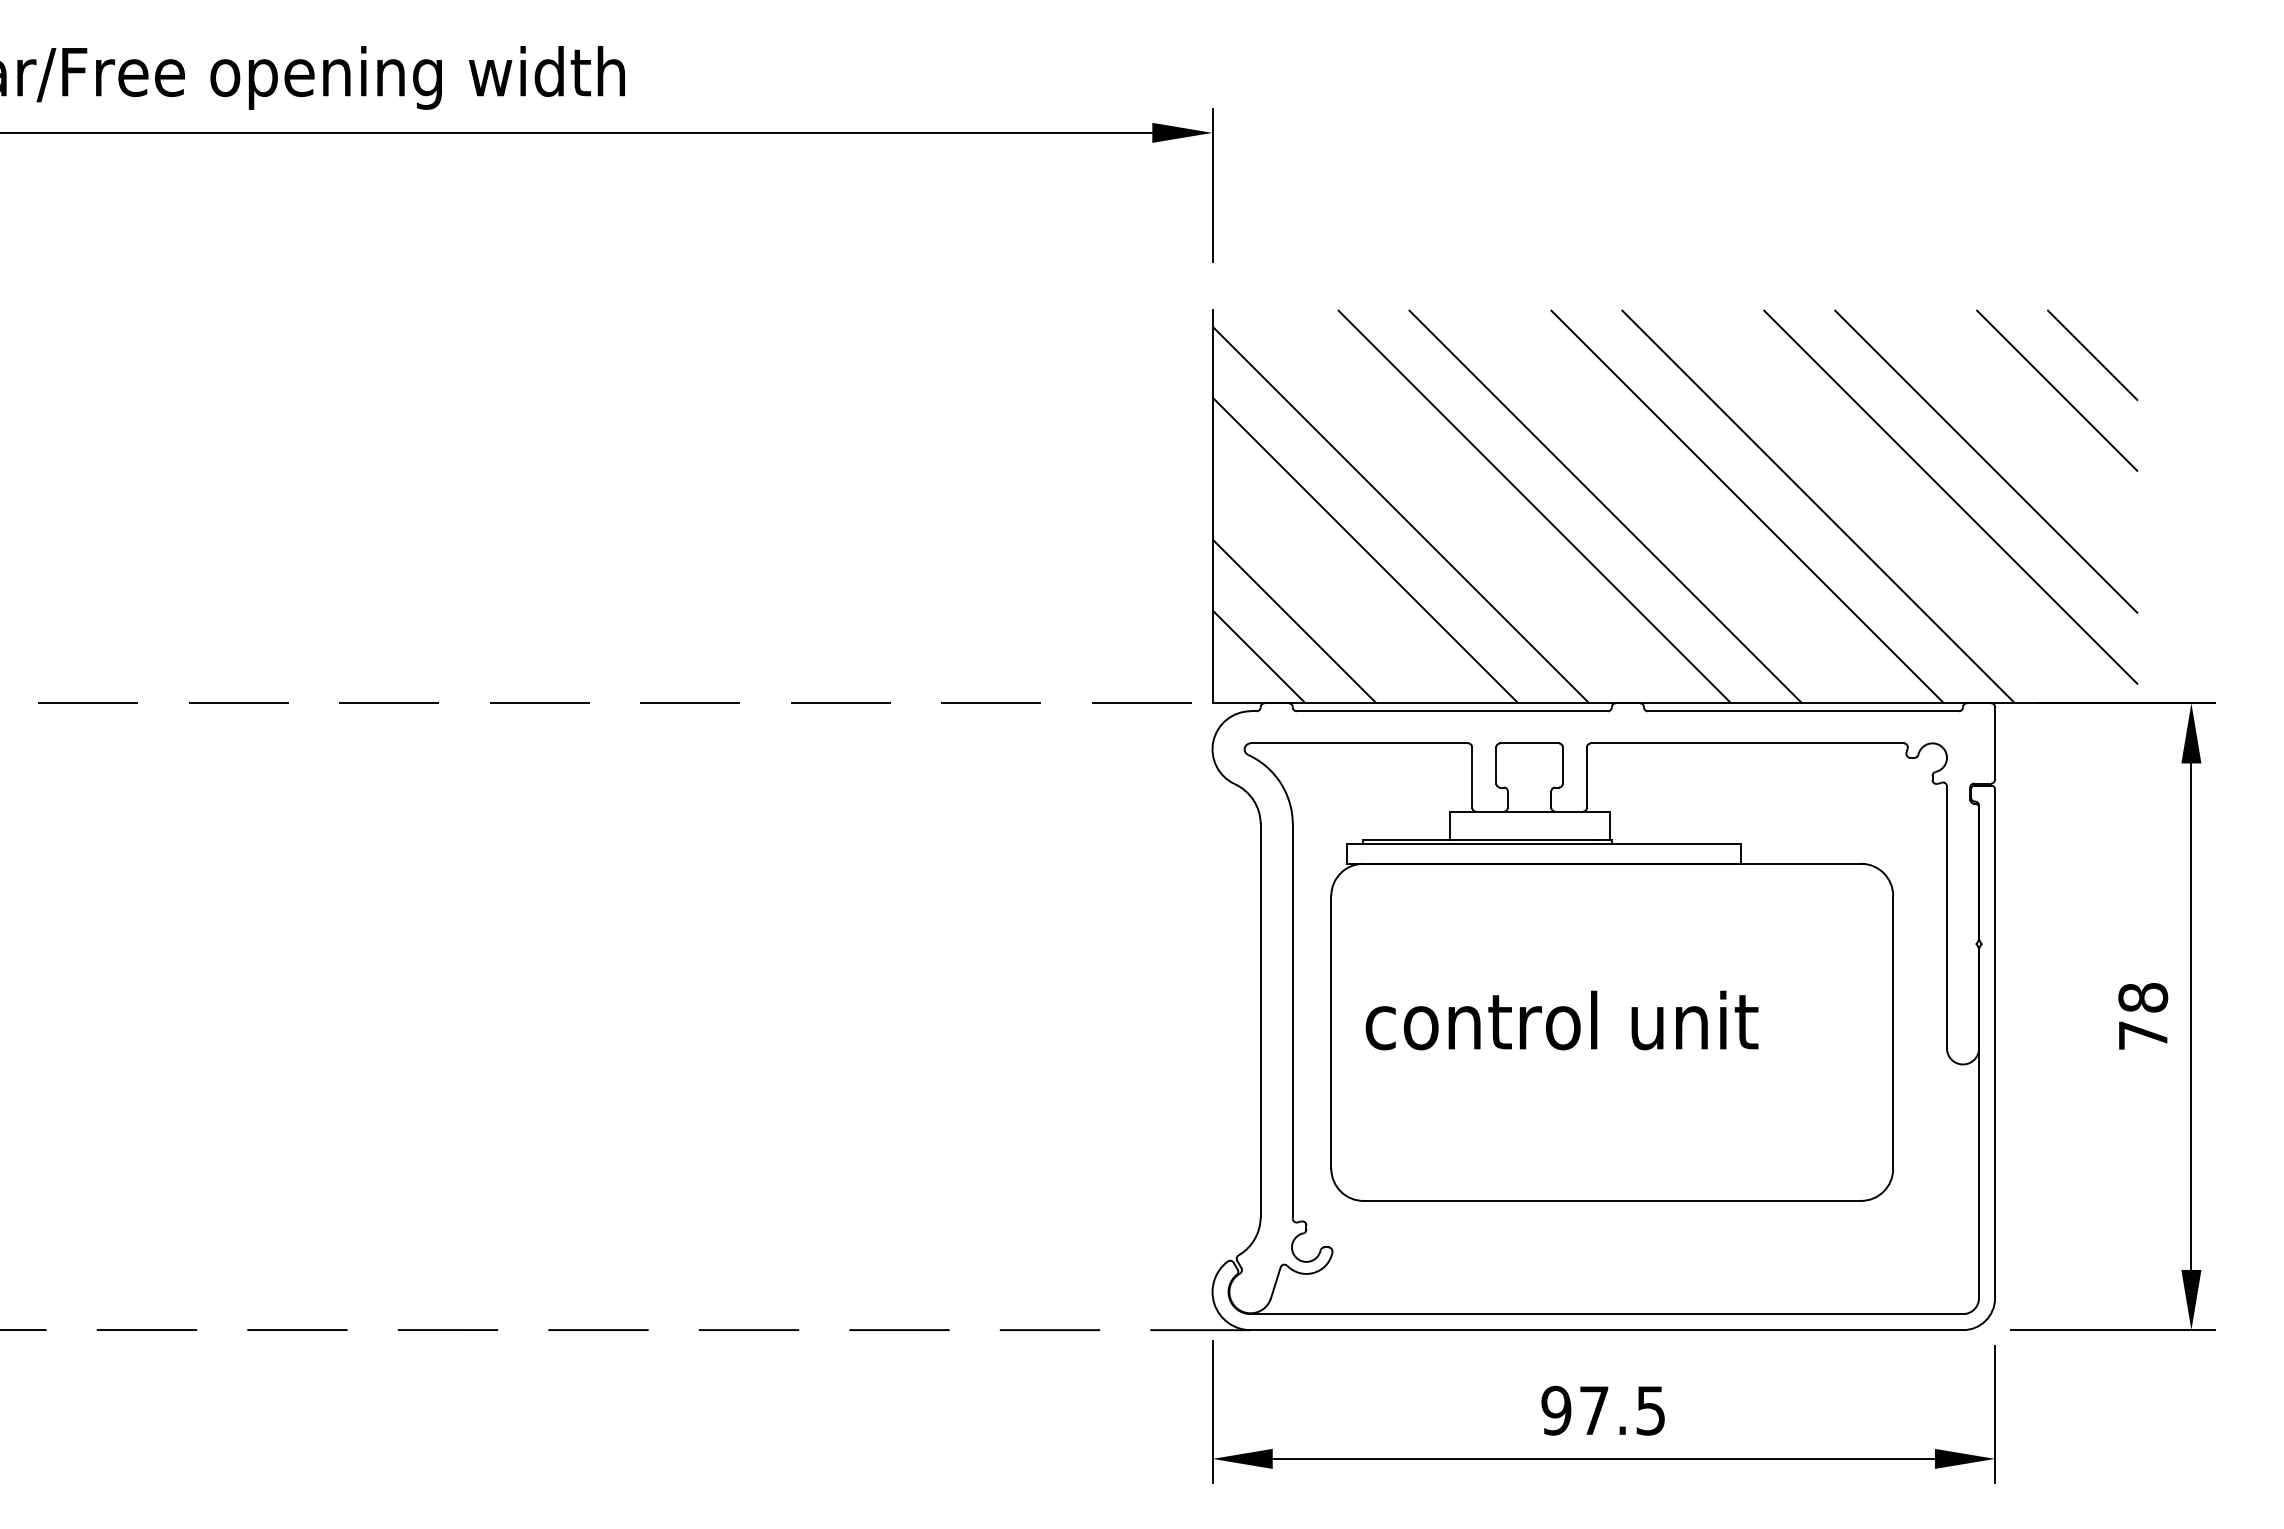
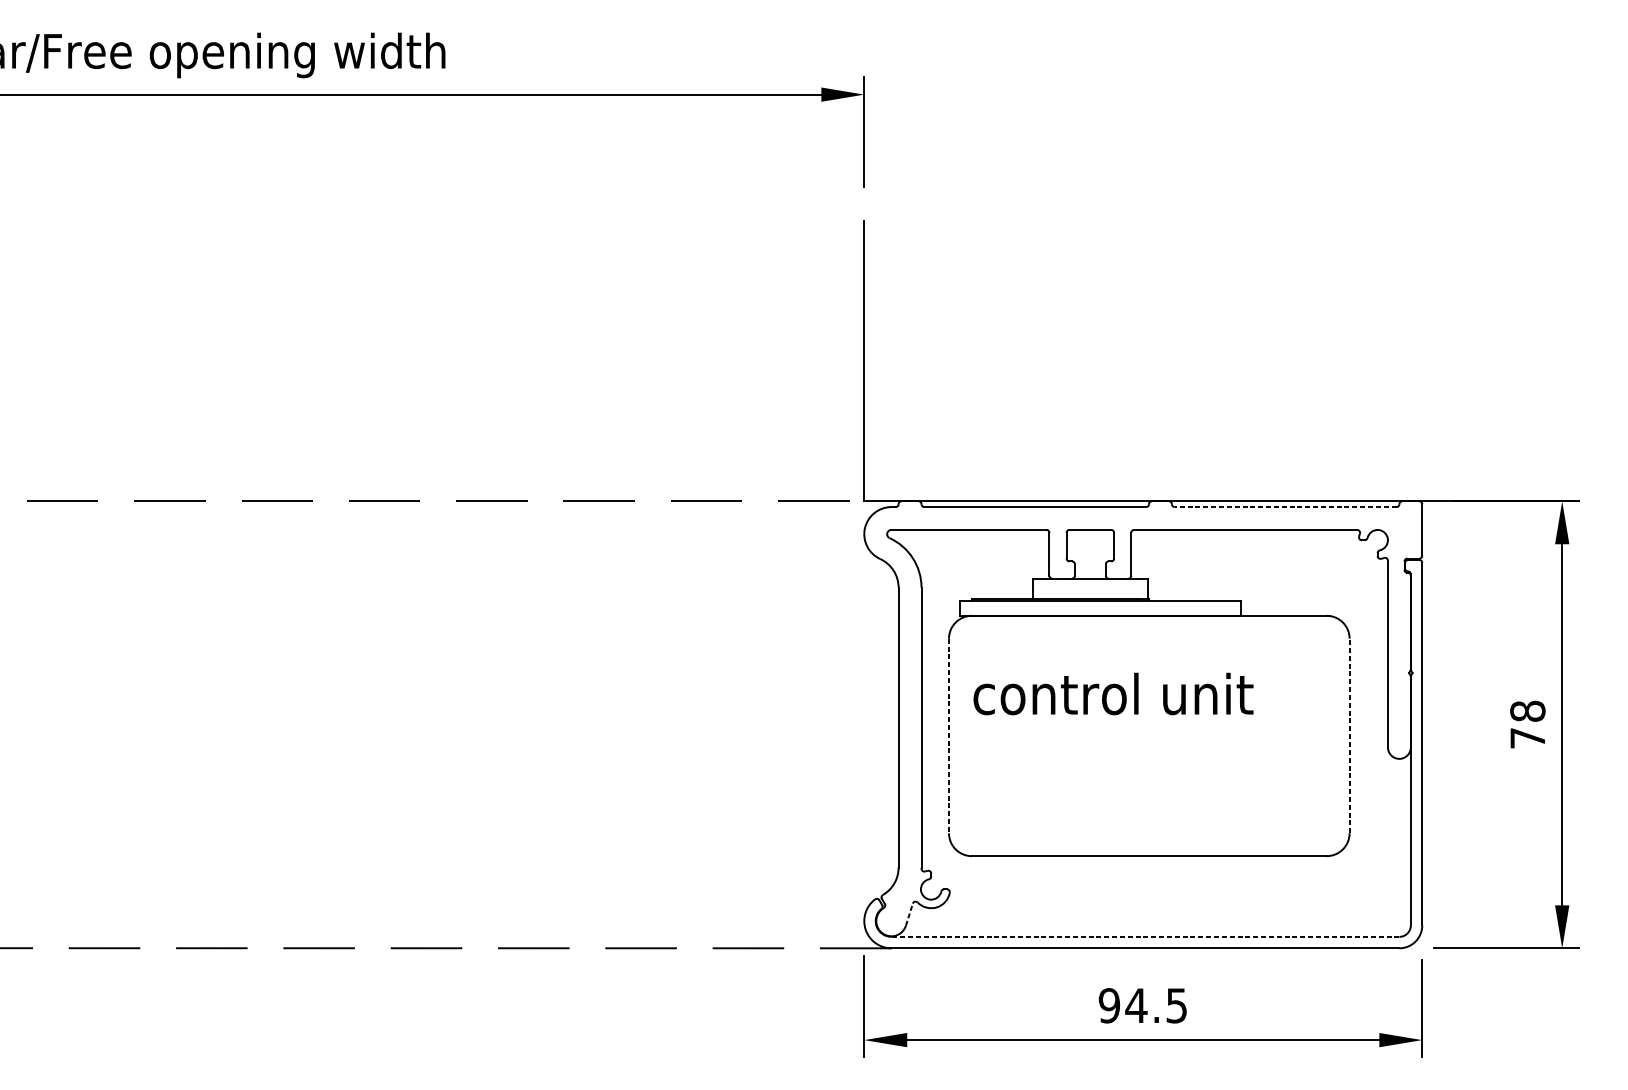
hatch: (1674, 506) -> (1193, 361), removed
line: (1803, 711) -> (1285, 507), solid -> dashed
text: (1561, 1020) -> (1113, 694), moved
line: (1893, 1031) -> (1349, 735), solid -> dashed
line: (1331, 1032) -> (949, 736), solid -> dashed
line: (1275, 1282) -> (909, 914), solid -> dashed
line: (1606, 1314) -> (1145, 937), solid -> dashed
text: (1593, 1410) -> (1135, 1005), 97.5 -> 94.5

